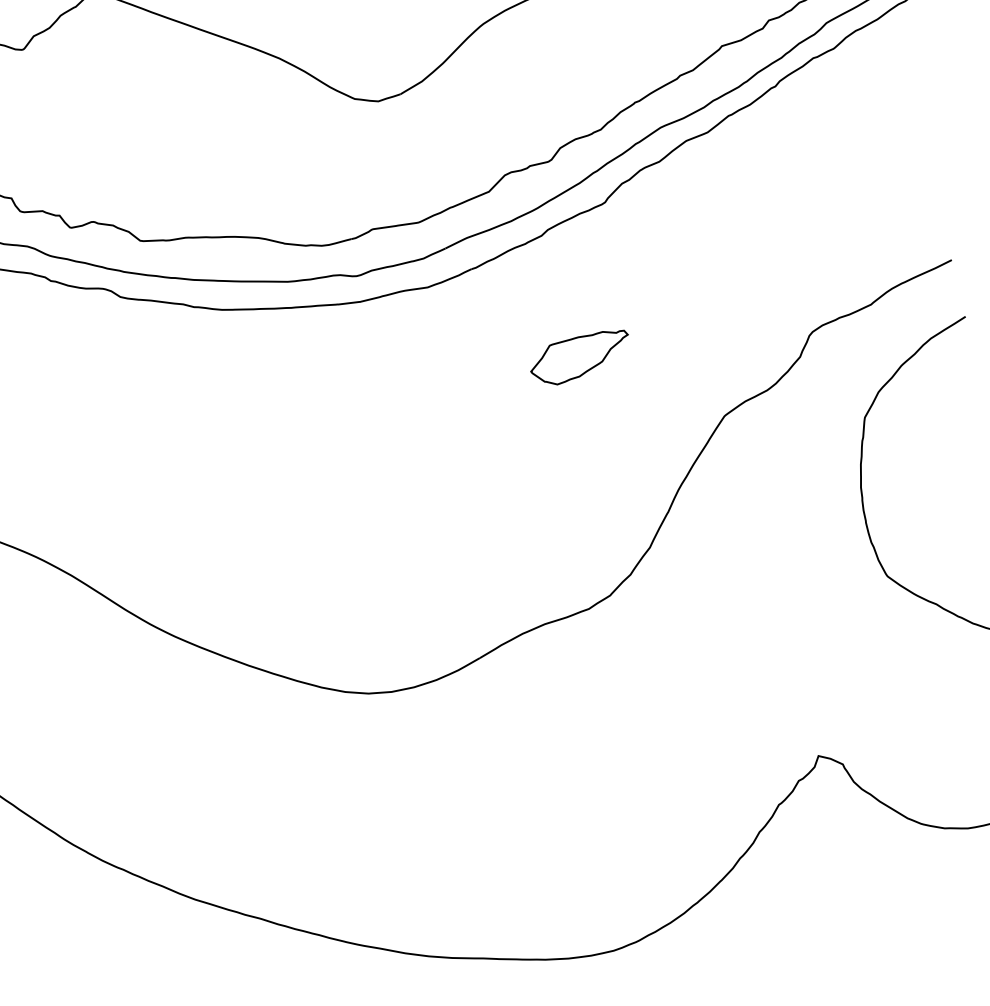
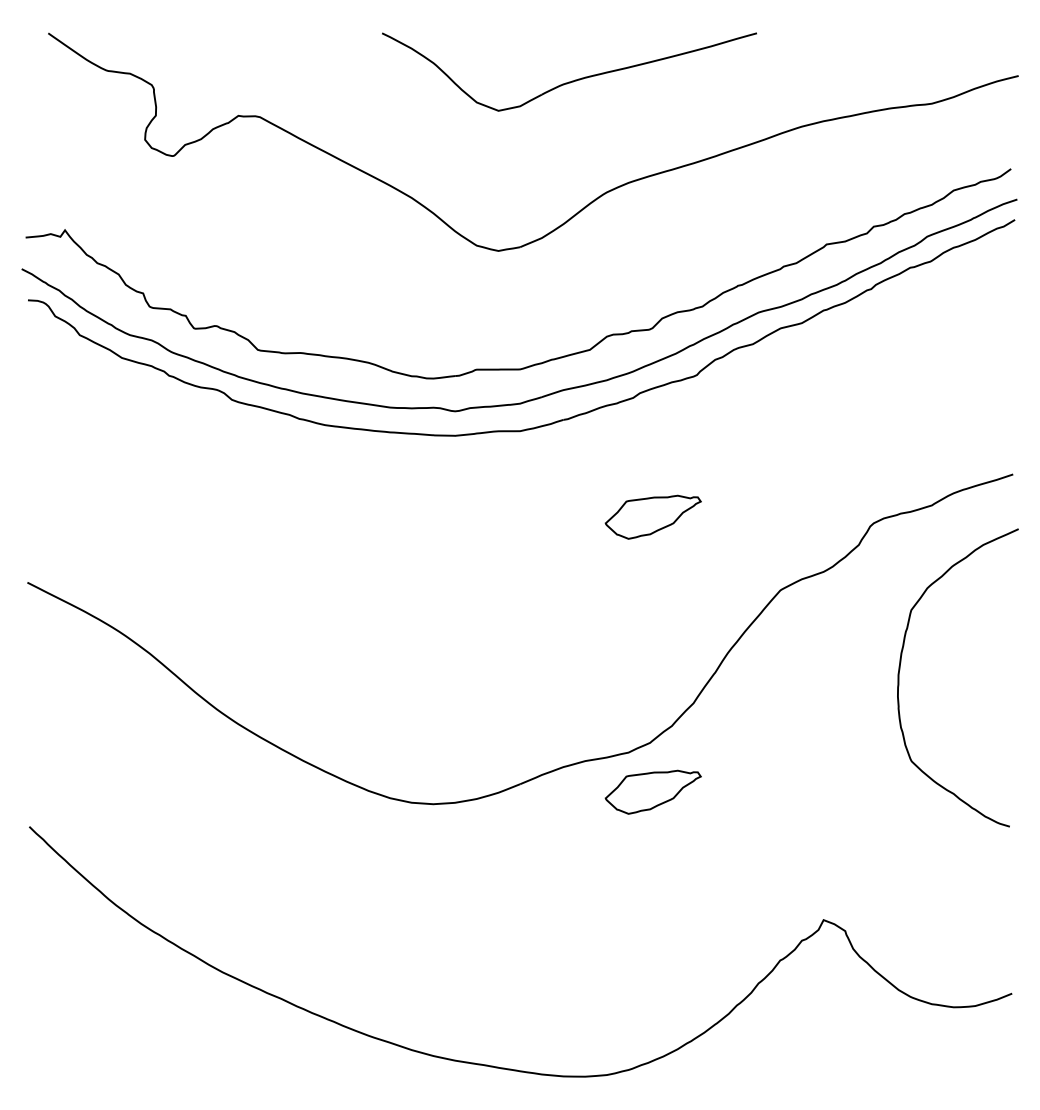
part: (619, 646) -> (652, 791), added

